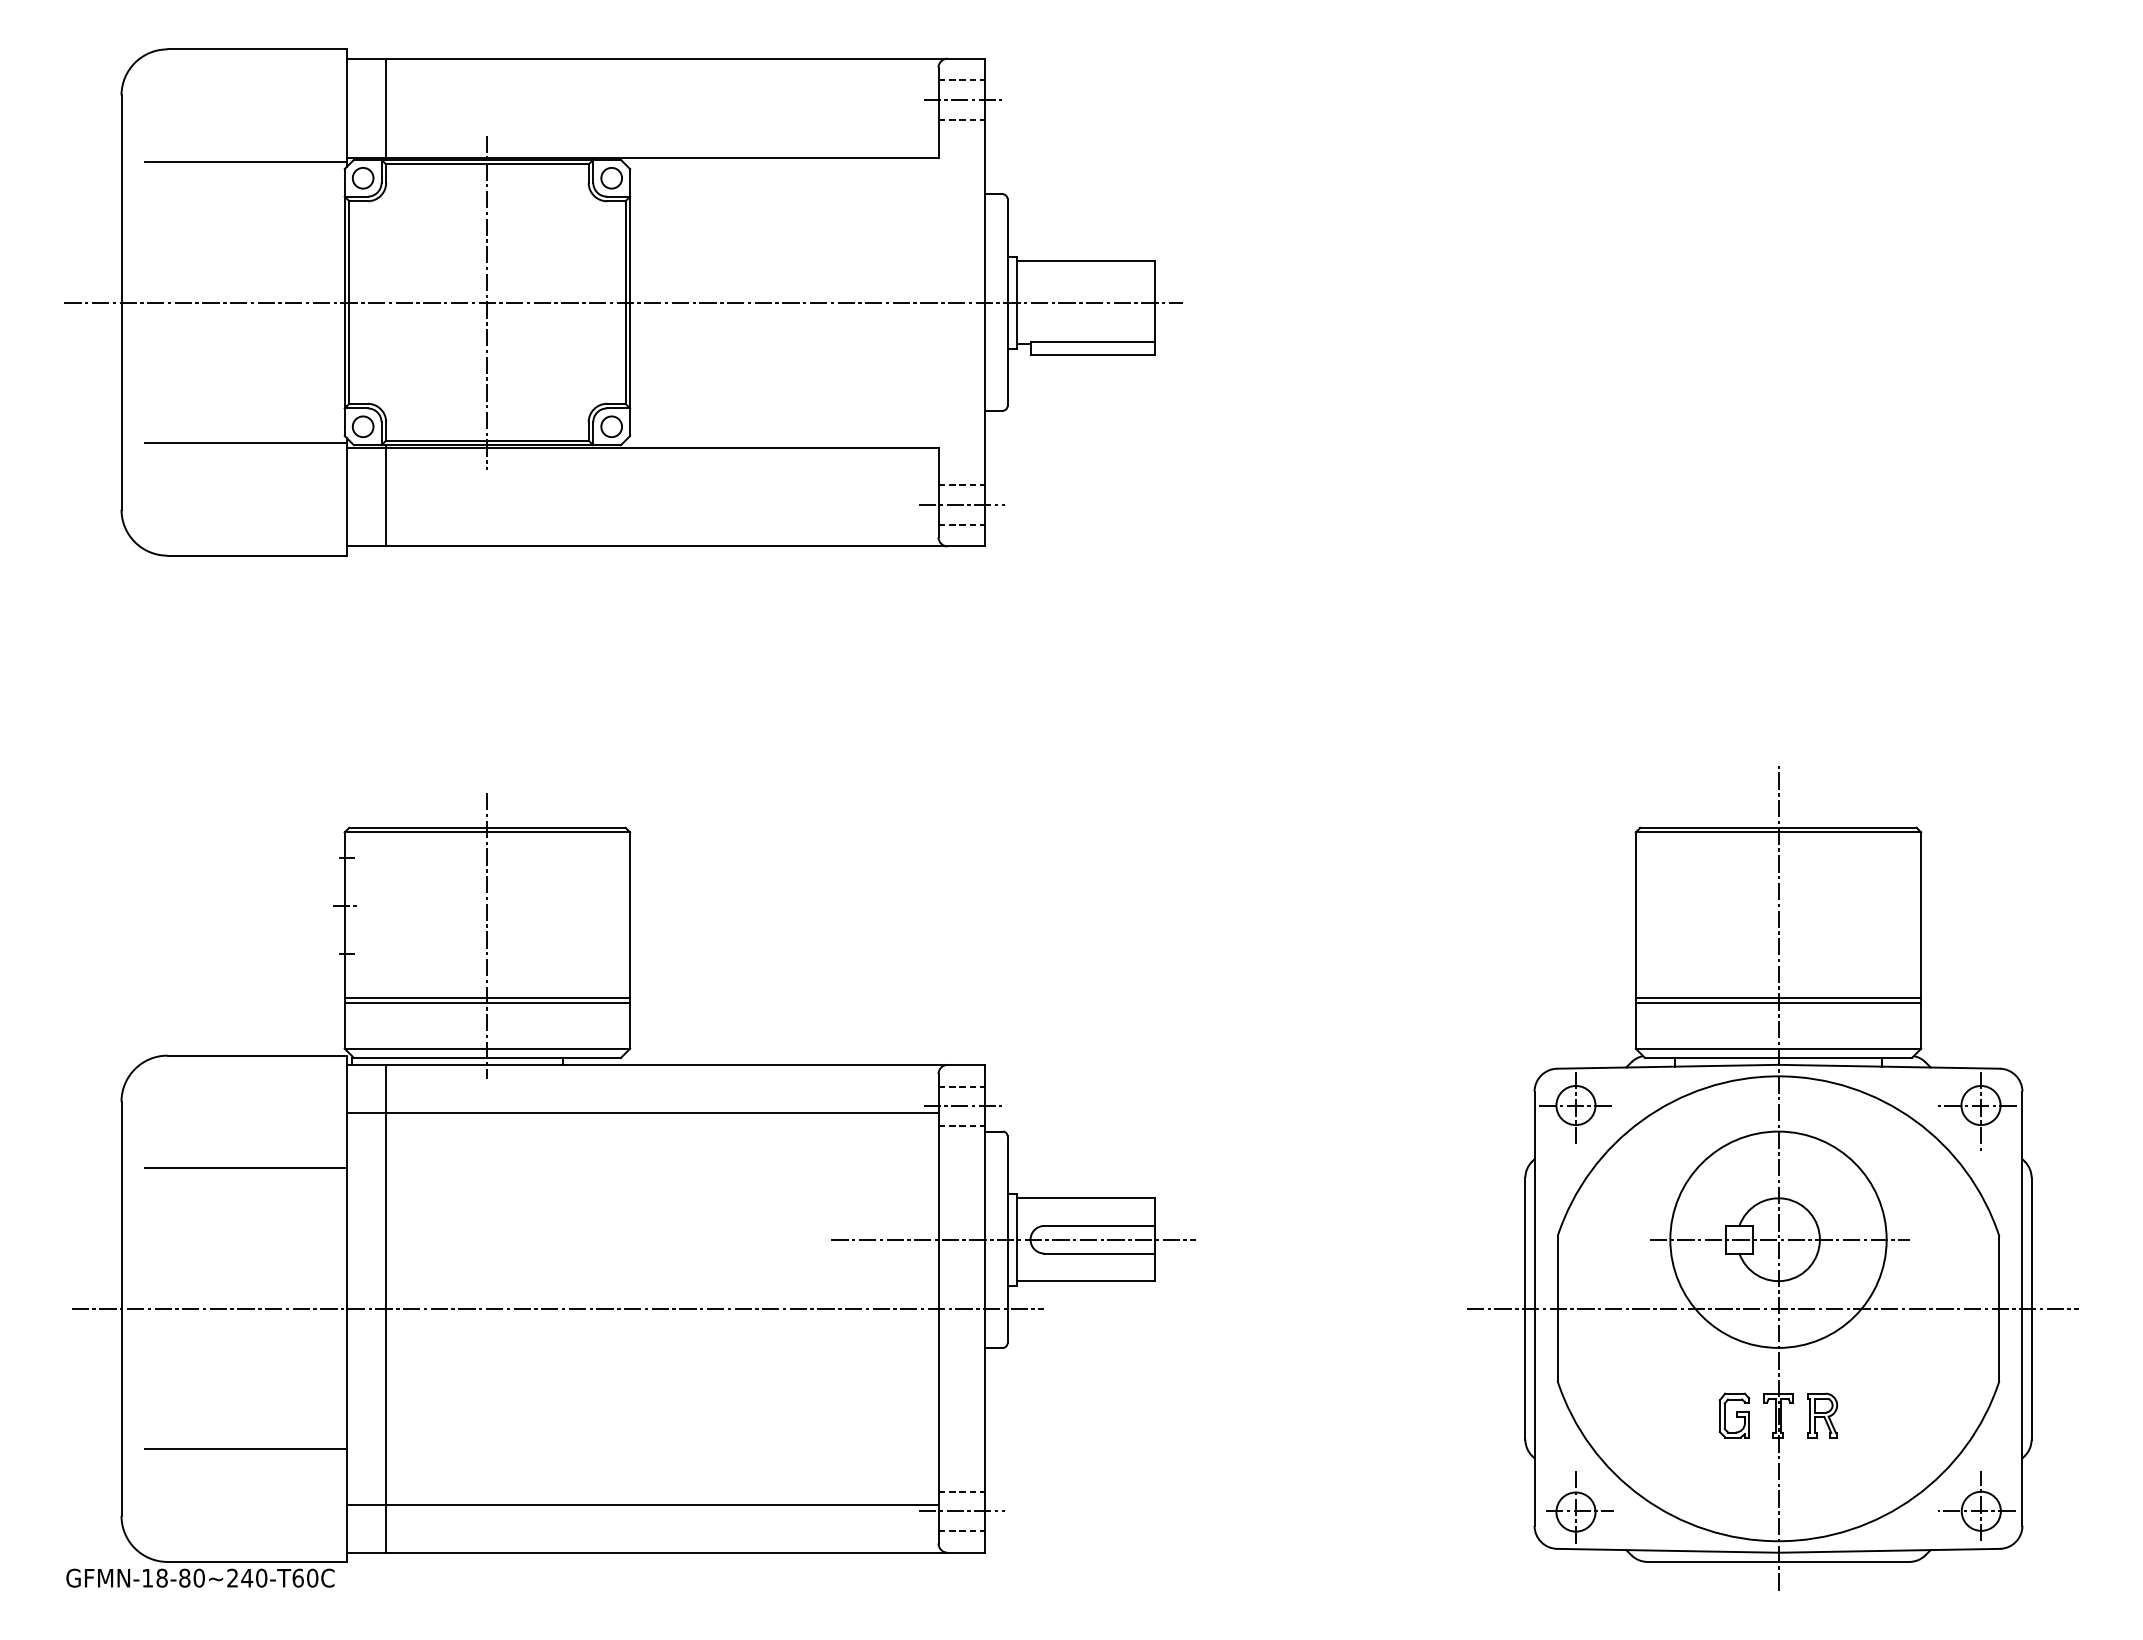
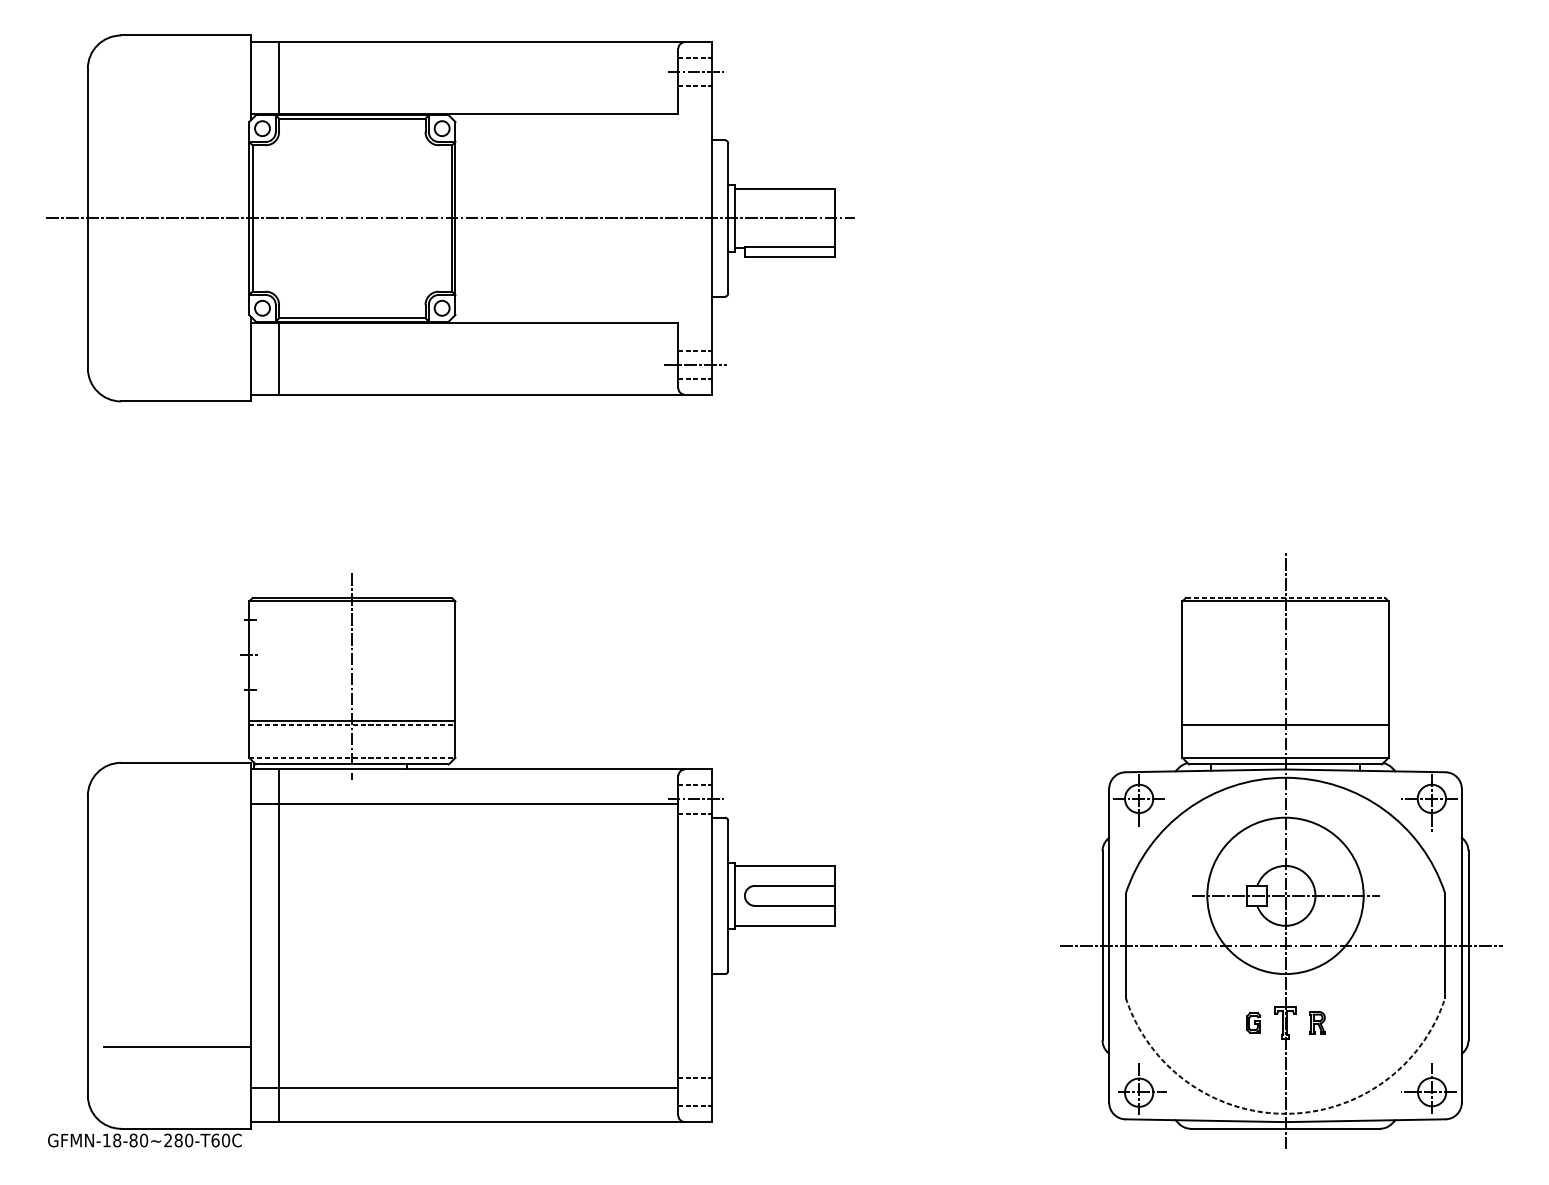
line: (245, 162) -> (177, 117), removed
line: (487, 302) -> (352, 218), removed
line: (245, 442) -> (177, 319), removed
line: (1779, 827) -> (1286, 597), solid -> dashed
line: (1778, 998) -> (1285, 721), removed
line: (487, 1002) -> (352, 724), solid -> dashed
line: (487, 1048) -> (352, 757), solid -> dashed
line: (245, 1168) -> (177, 844), removed
line: (1013, 1239) -> (732, 895), removed
line: (557, 1308) -> (402, 945), removed
part: (1734, 1415) -> (1253, 1022), size x0.6
part: (1822, 1415) -> (1317, 1022), size x0.7
line: (961, 1511) -> (694, 1092), removed
arc: (1778, 1541) -> (1285, 1114), solid -> dashed
text: (247, 1577) -> (178, 1140), GFMN-18-80~240-T60C -> GFMN-18-80~280-T60C

